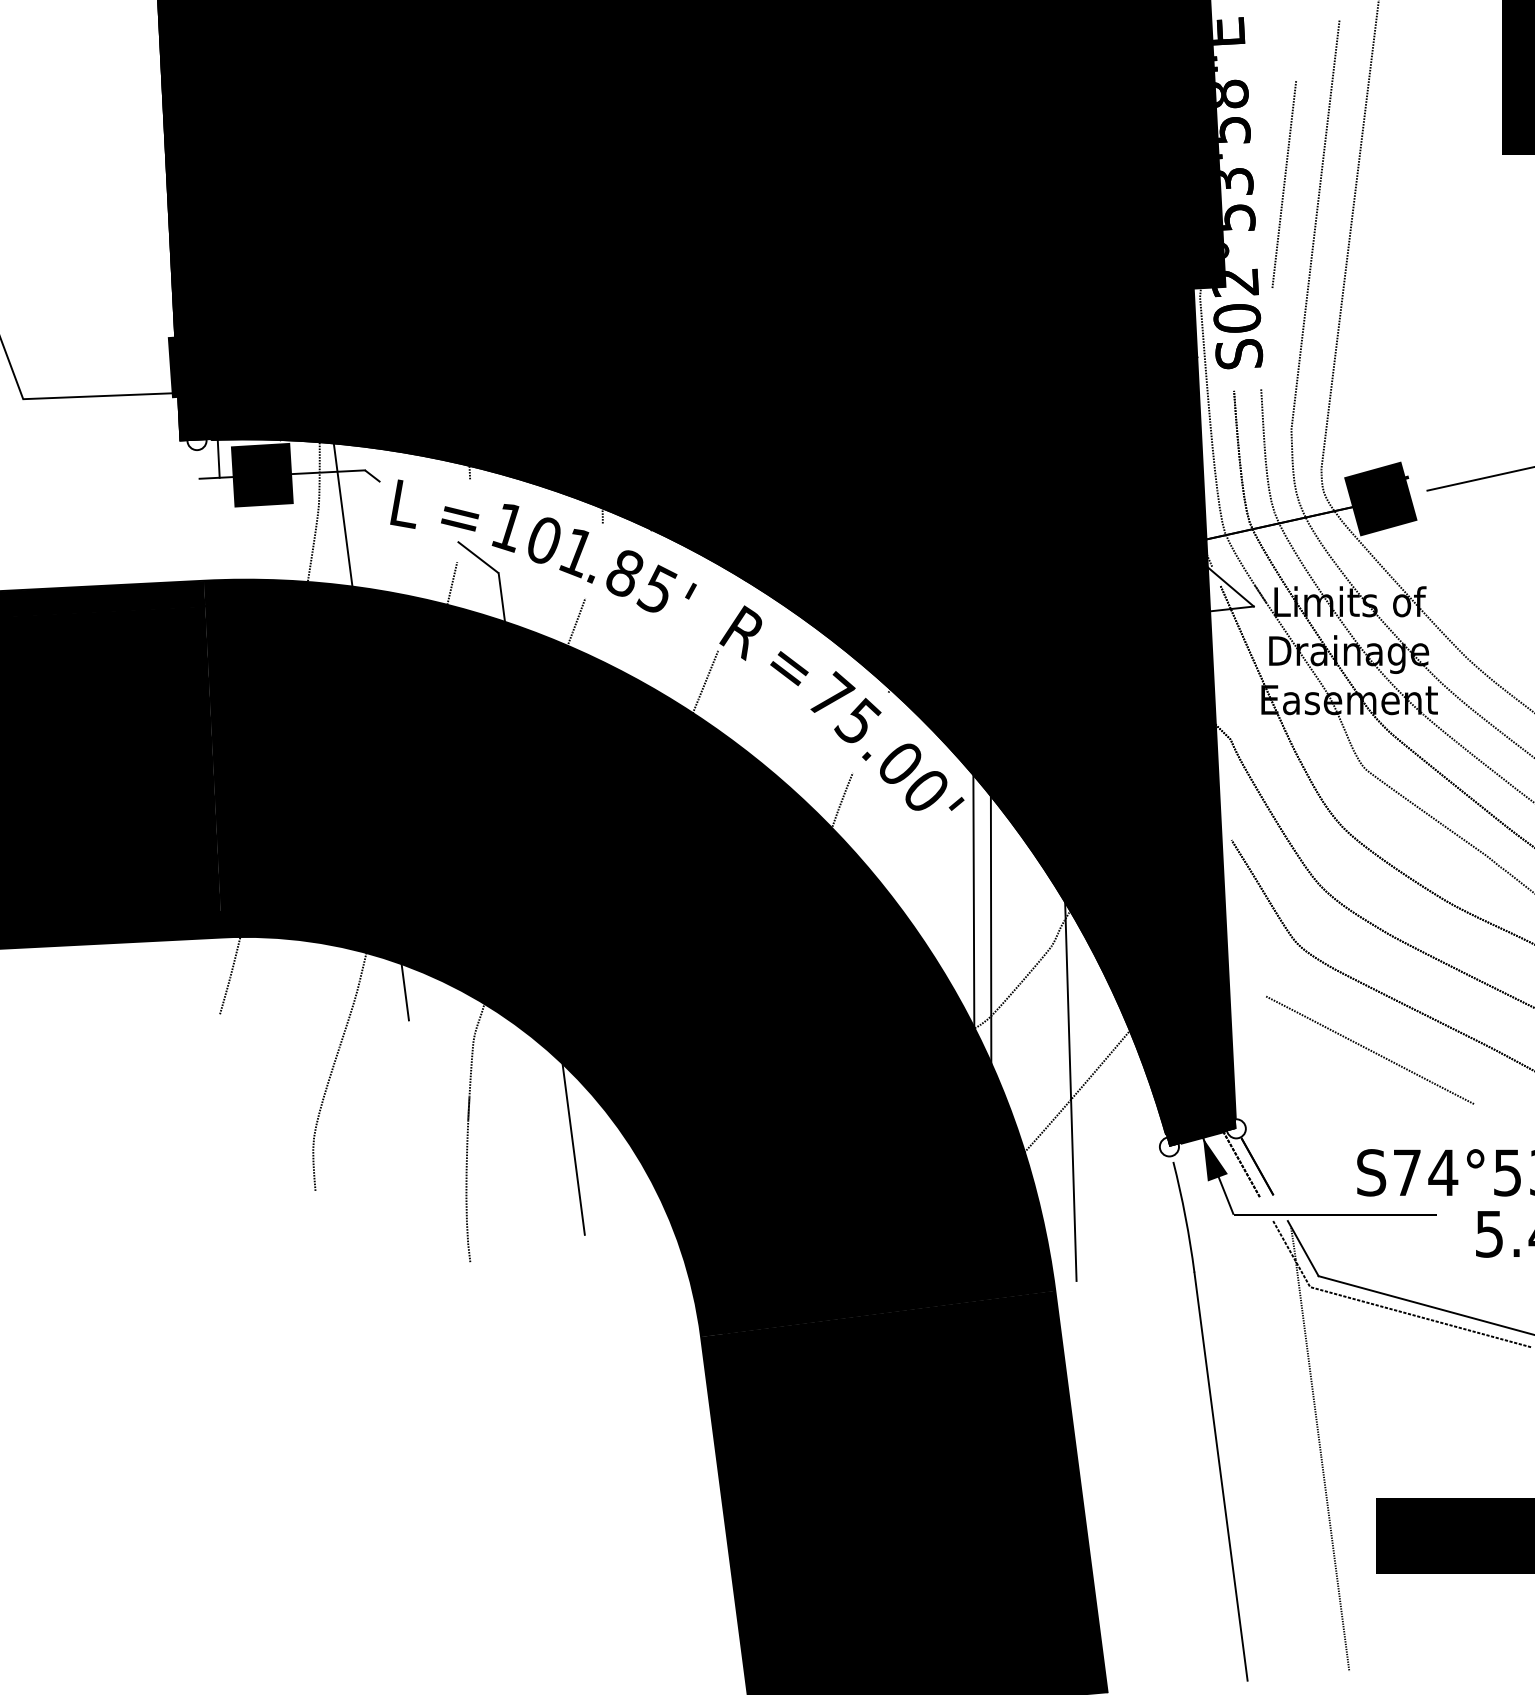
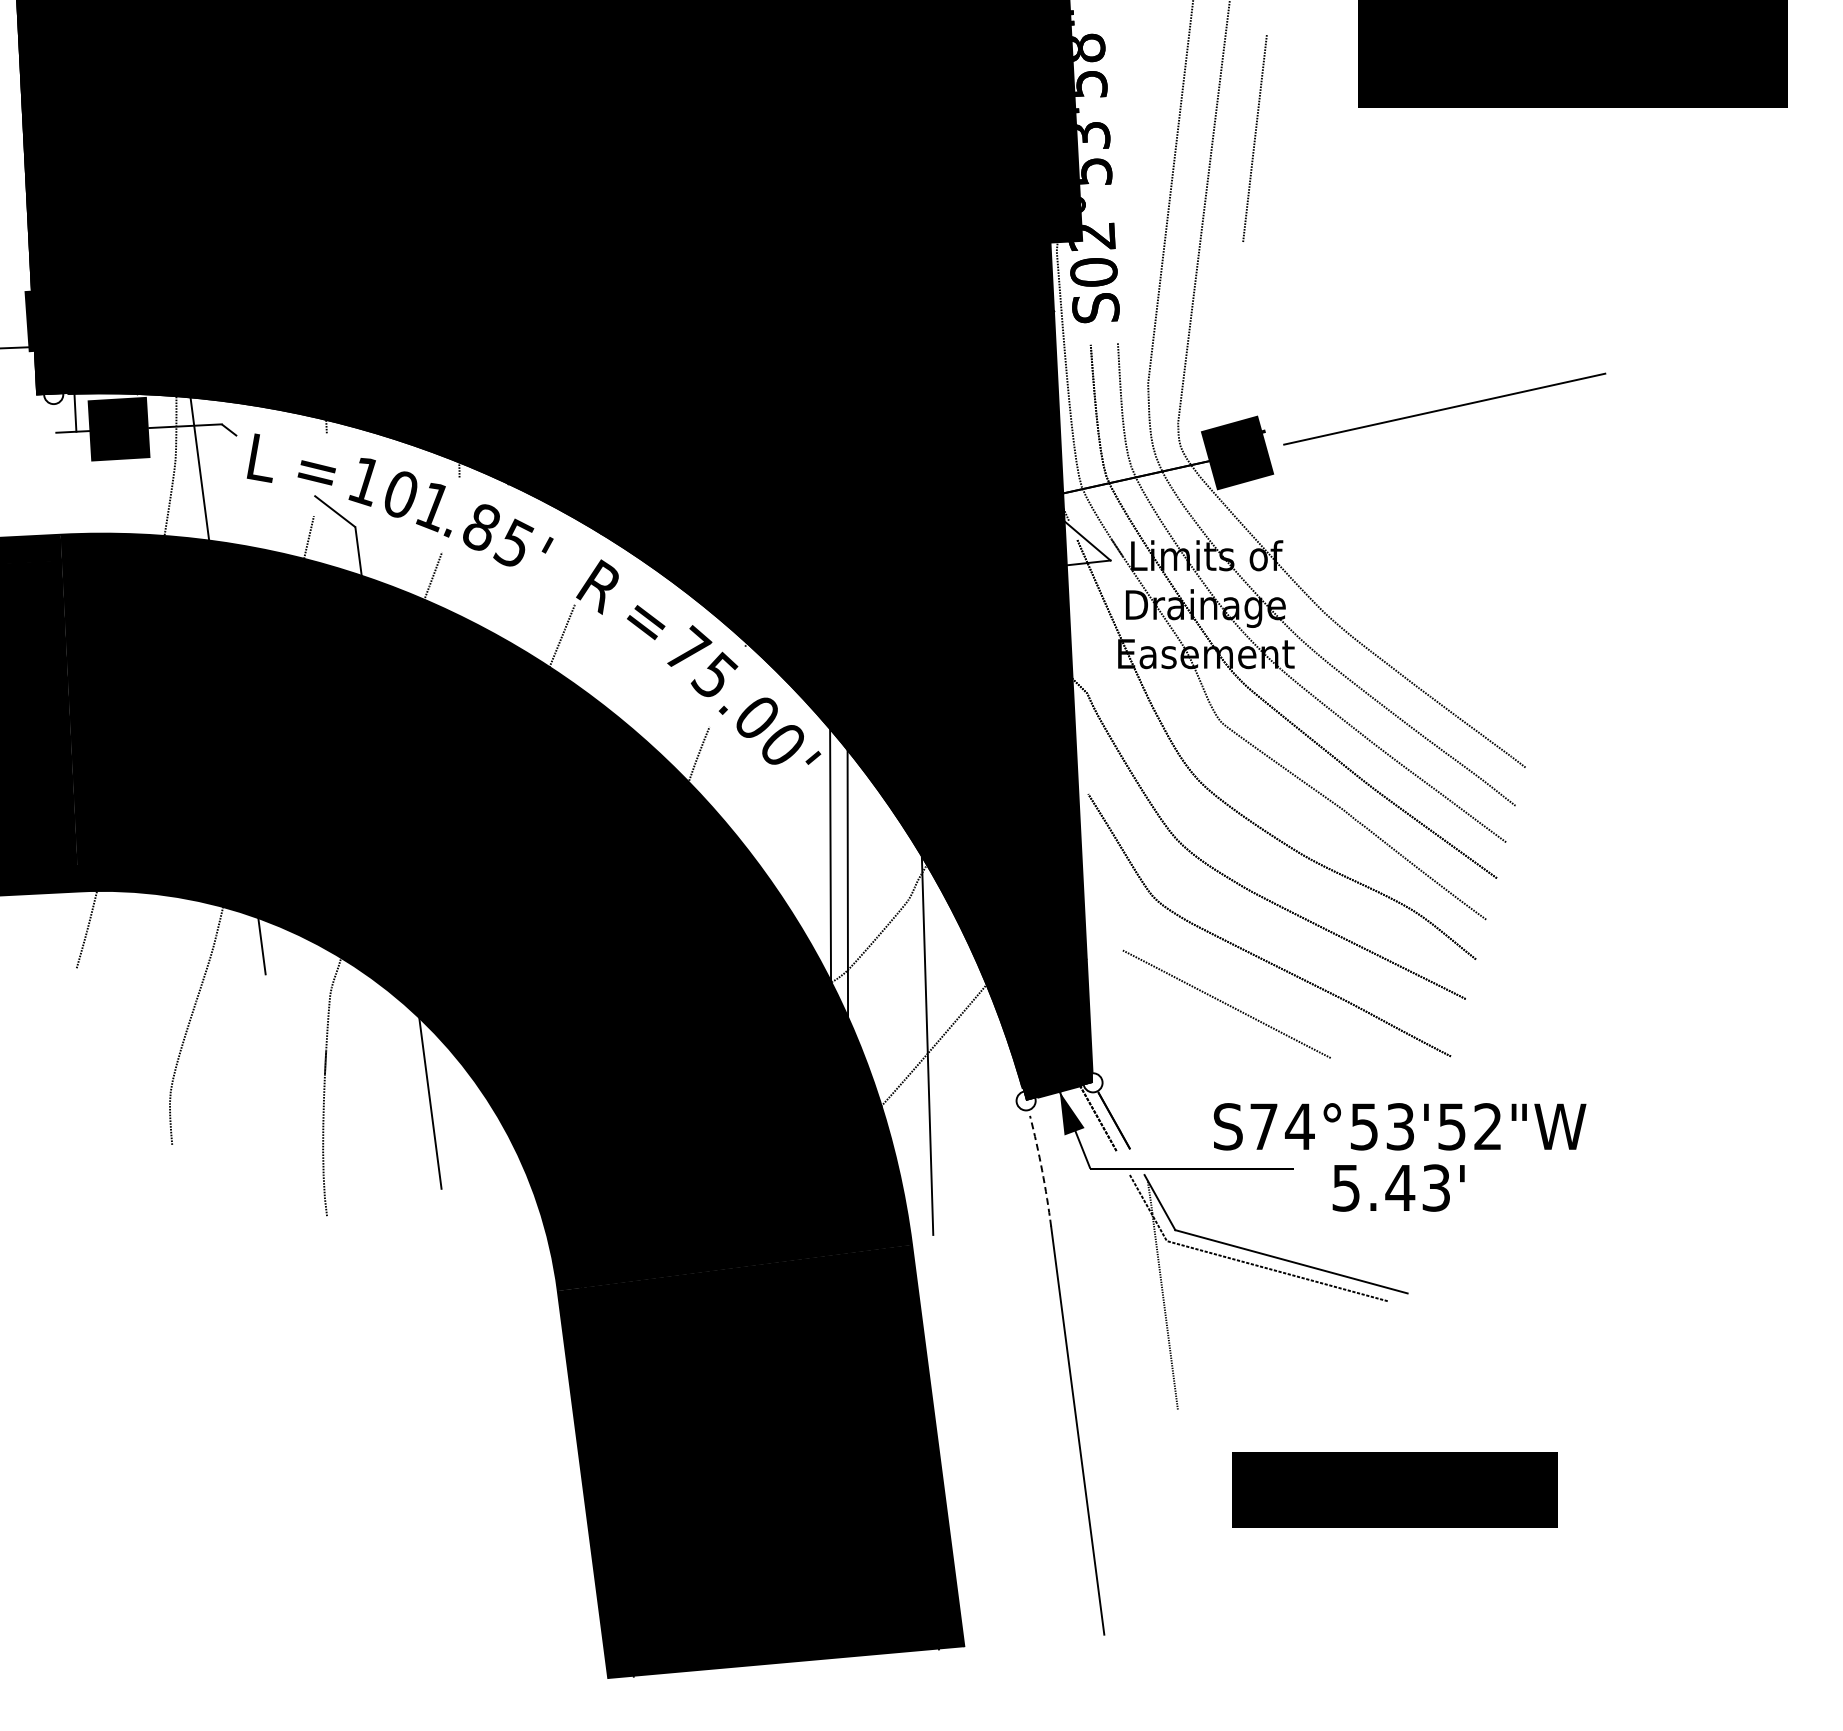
line: (1283, 184) -> (1254, 138), moved
arc: (1185, 1216) -> (1042, 1170), solid -> dashed
line: (1335, 1563) -> (1192, 1517), removed

